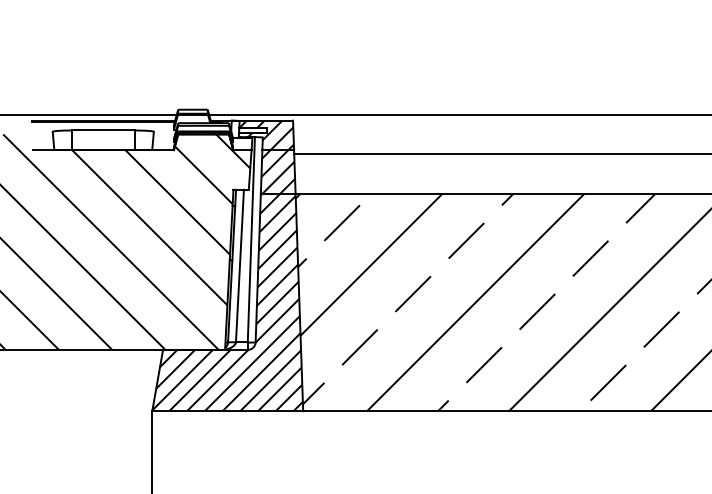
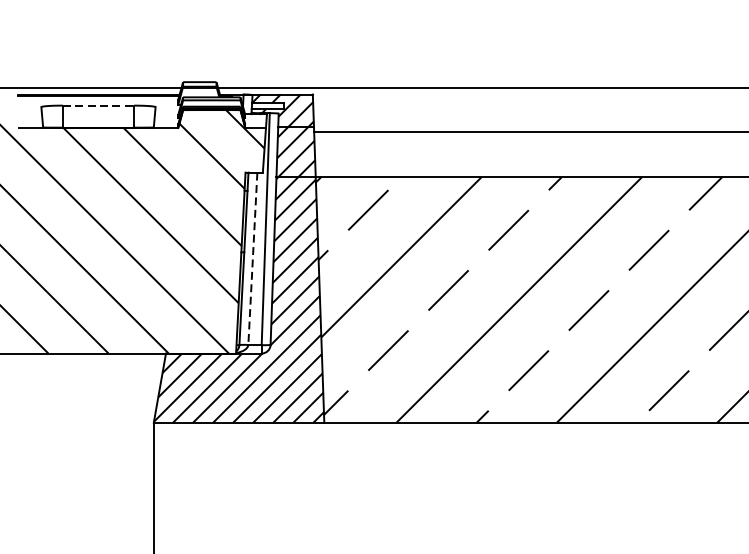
line: (103, 130) -> (98, 105), solid -> dashed
line: (239, 266) -> (252, 259), solid -> dashed

